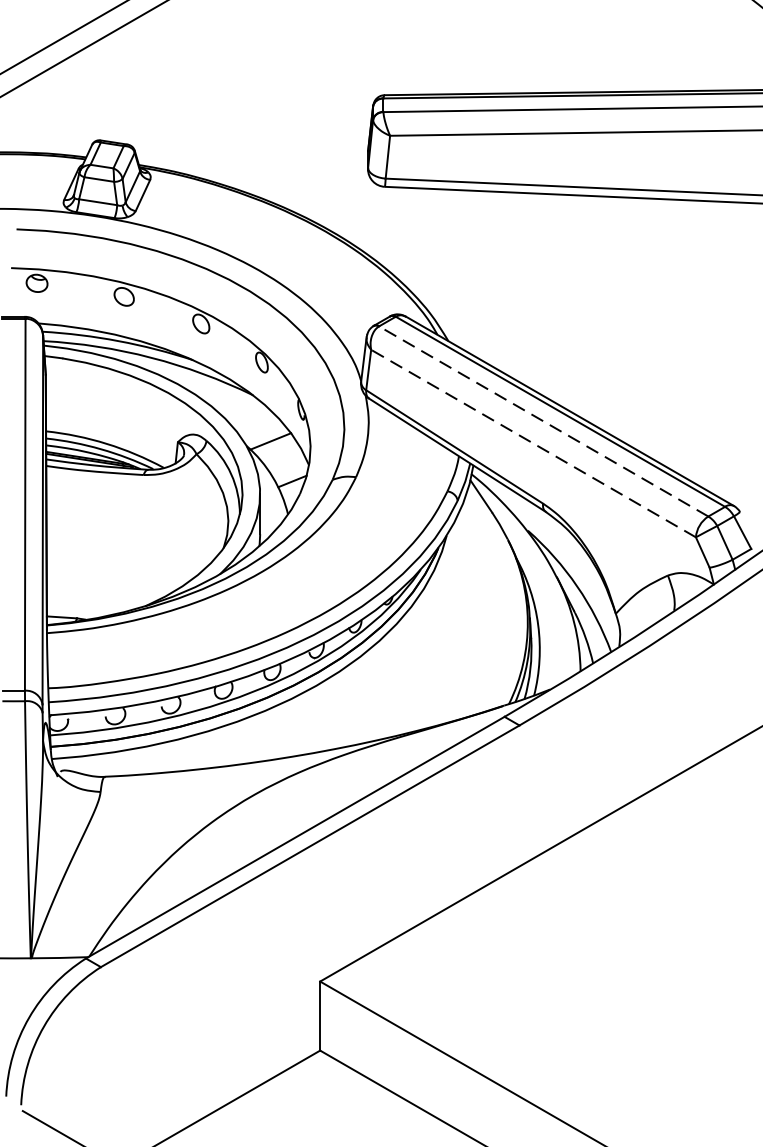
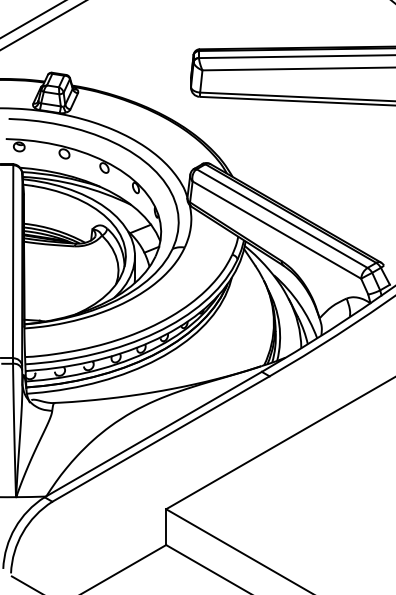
line: (544, 421) -> (282, 218), dashed -> solid
line: (532, 442) -> (276, 229), dashed -> solid

